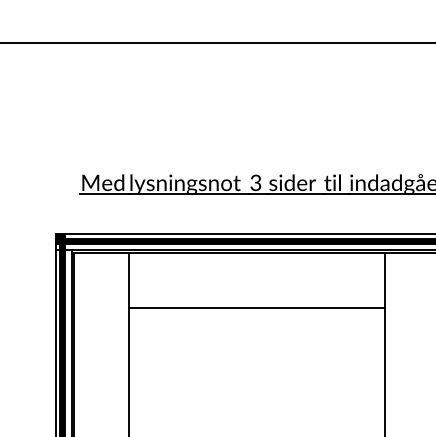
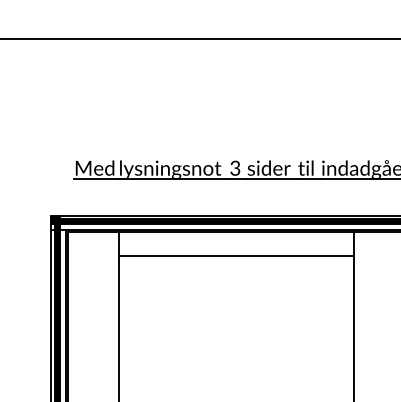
line: (257, 307) -> (236, 255), moved

